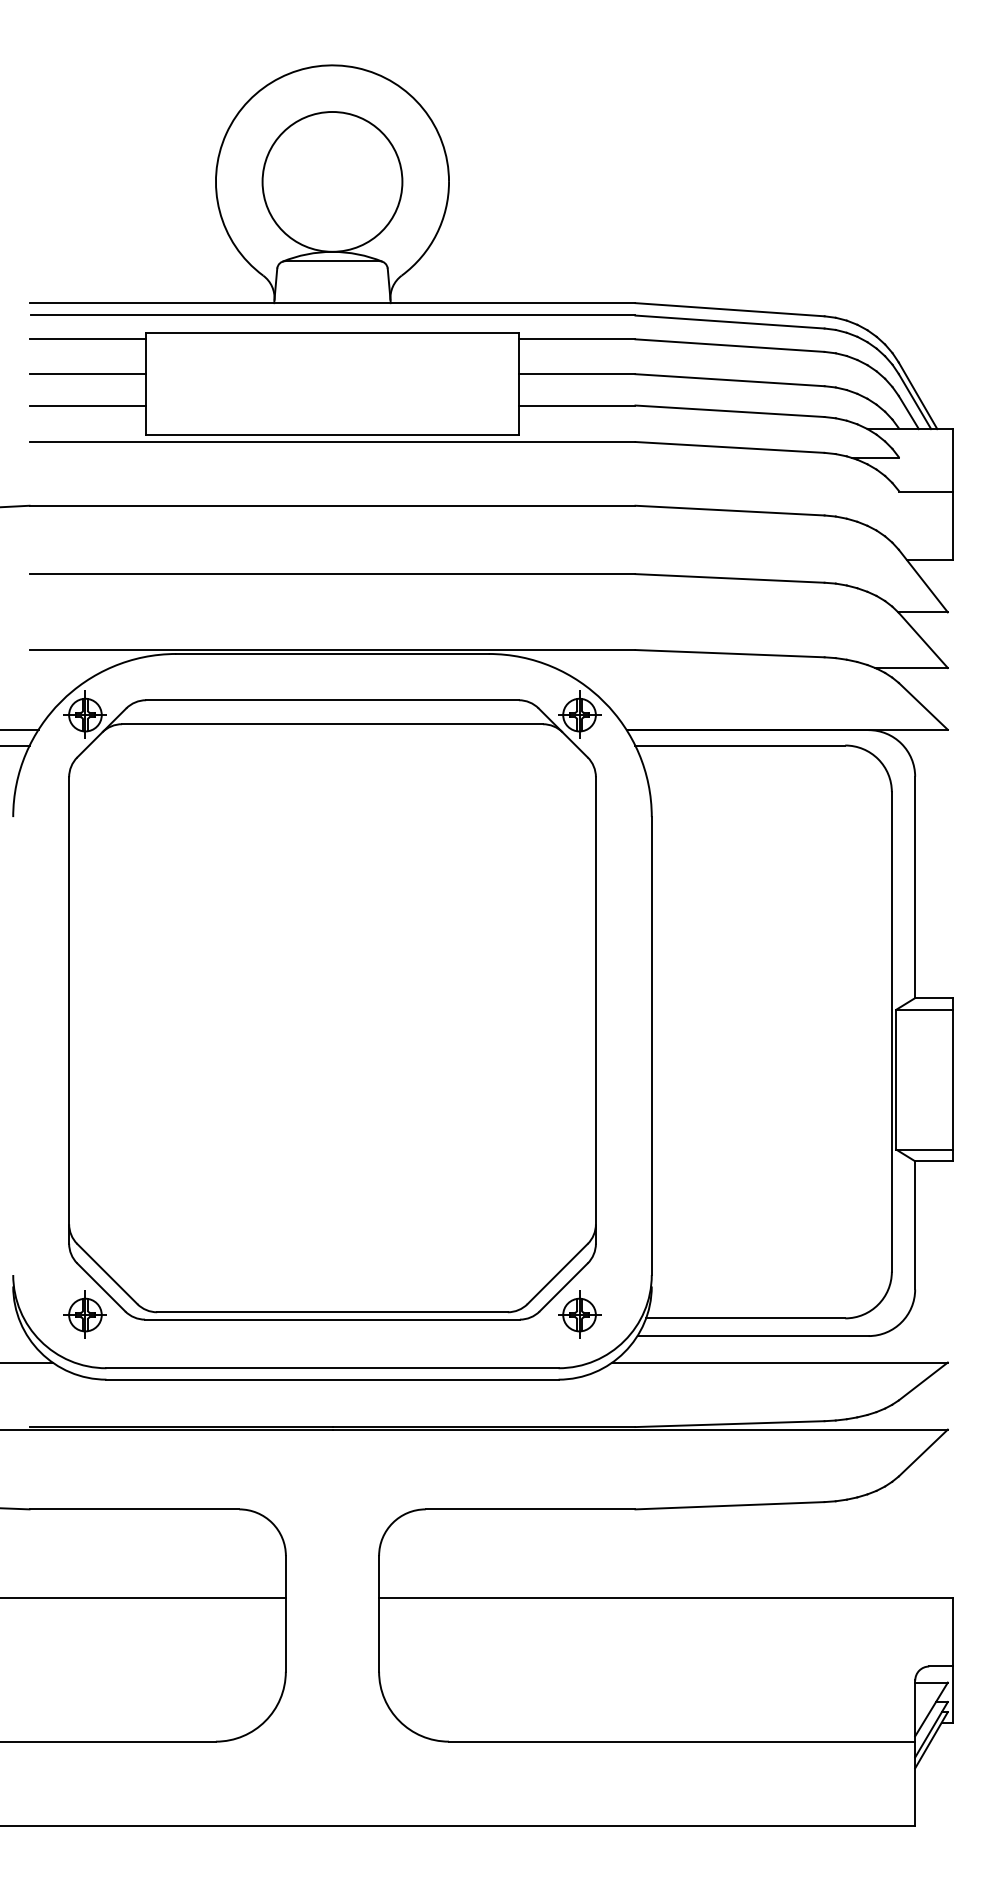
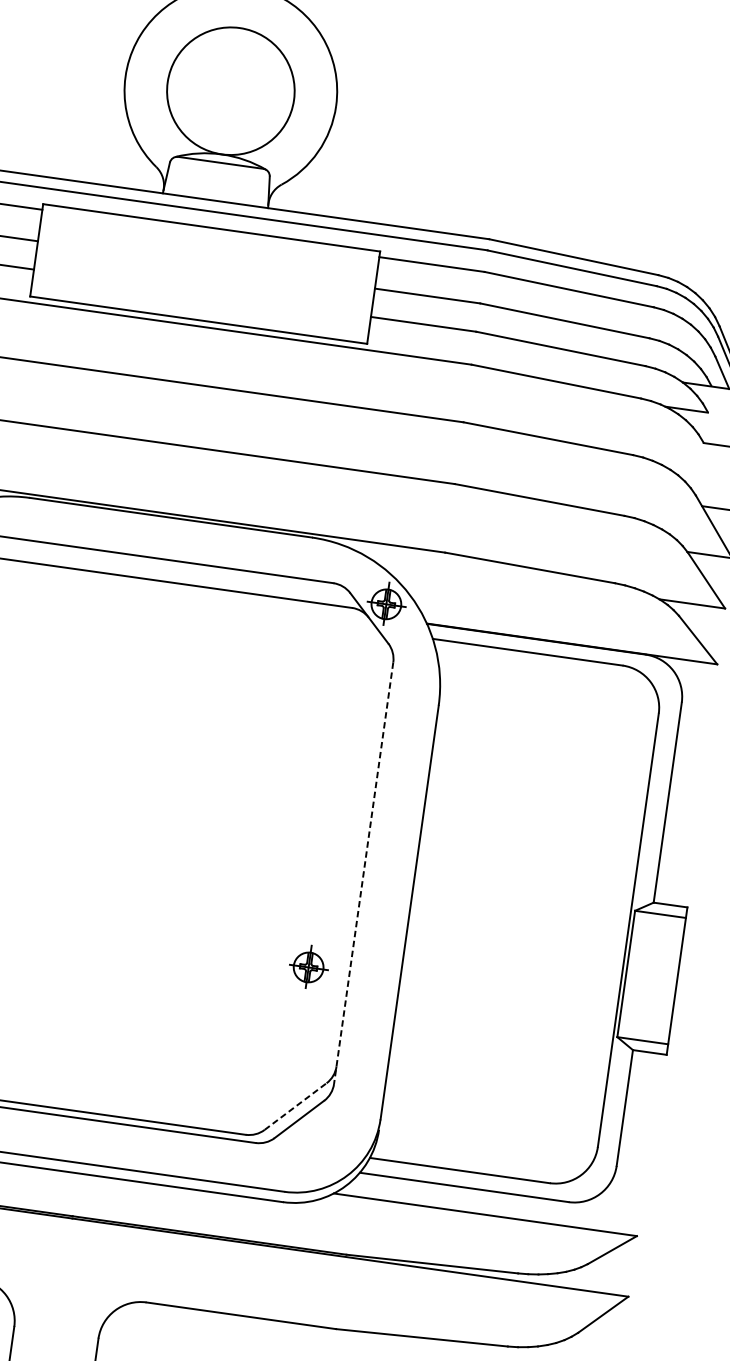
line: (595, 1010) -> (363, 873), solid -> dashed
line: (558, 1273) -> (296, 1106), solid -> dashed
part: (579, 1314) -> (308, 966), moved

